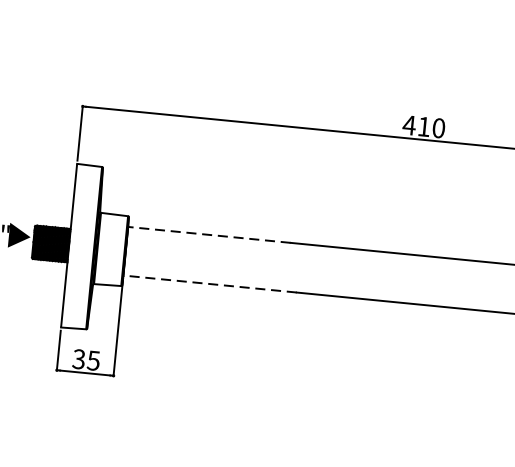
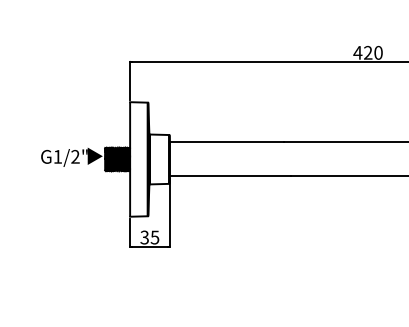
text: (424, 126) -> (368, 52), 410 -> 420
line: (209, 234) -> (226, 142), dashed -> solid
line: (210, 284) -> (230, 176), dashed -> solid

